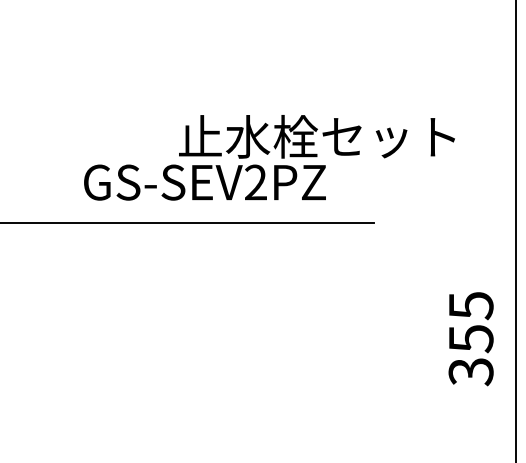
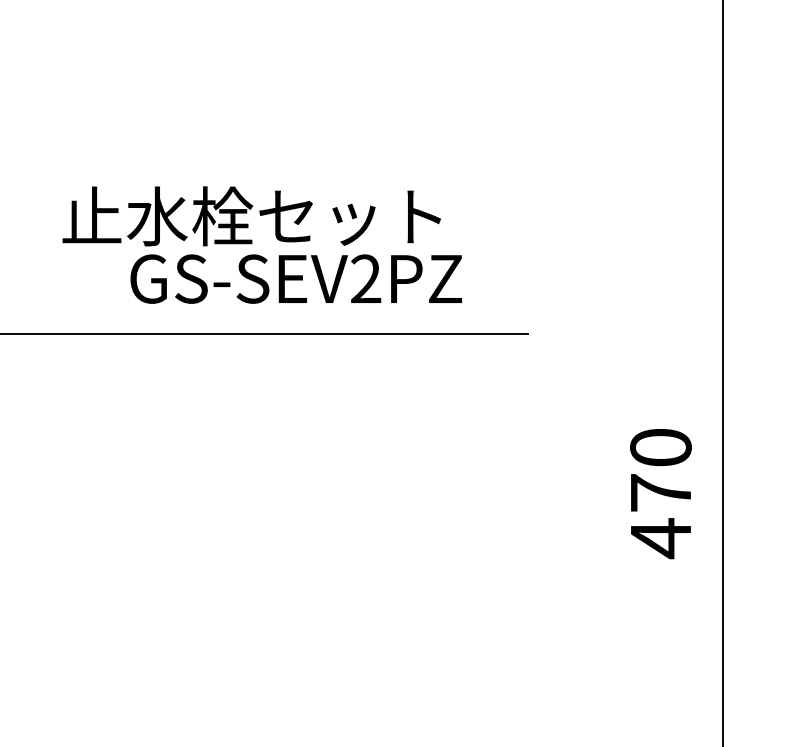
text: (316, 136) -> (251, 216), moved
text: (470, 339) -> (660, 494), 355 -> 470

